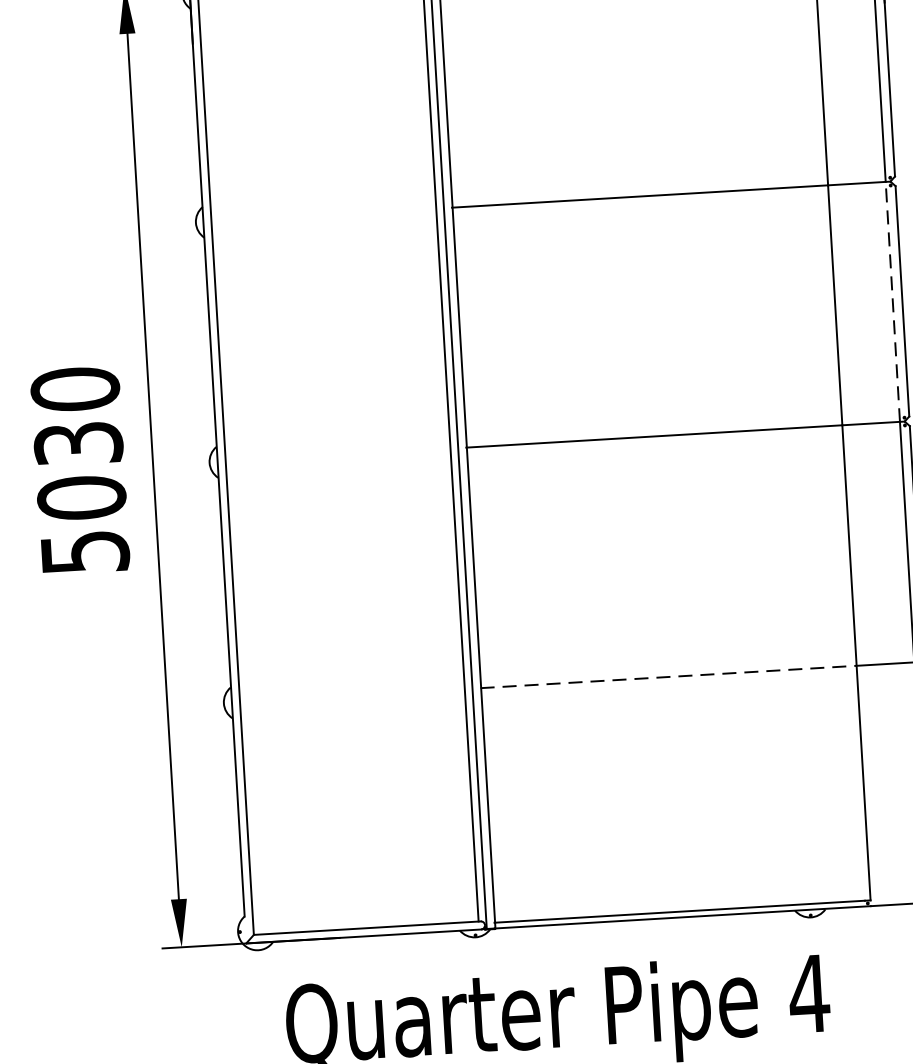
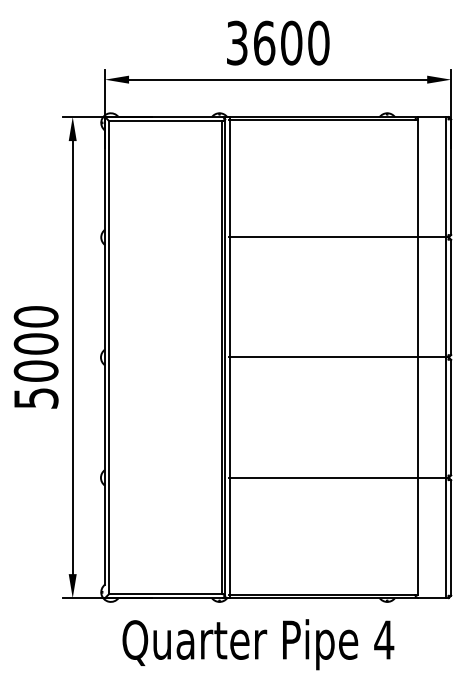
line: (892, 302) -> (446, 297), dashed -> solid
text: (77, 442) -> (35, 343), 5030 -> 5000
line: (670, 676) -> (324, 477), dashed -> solid

